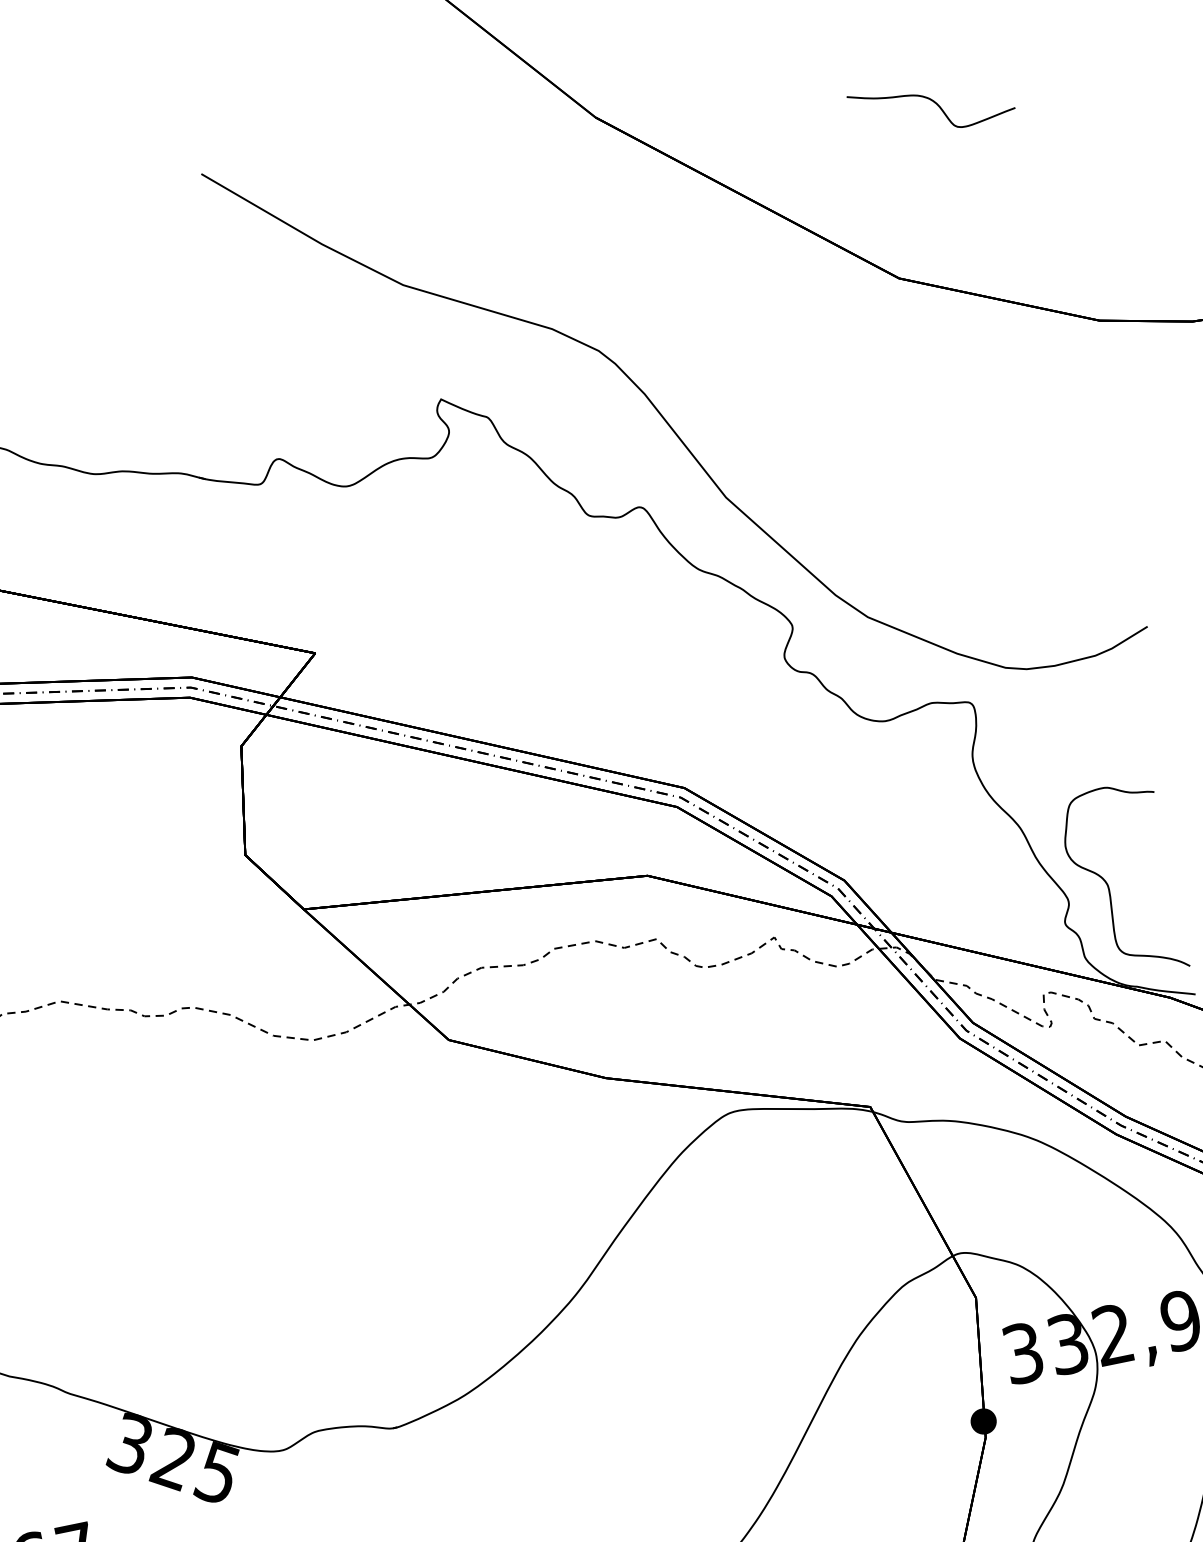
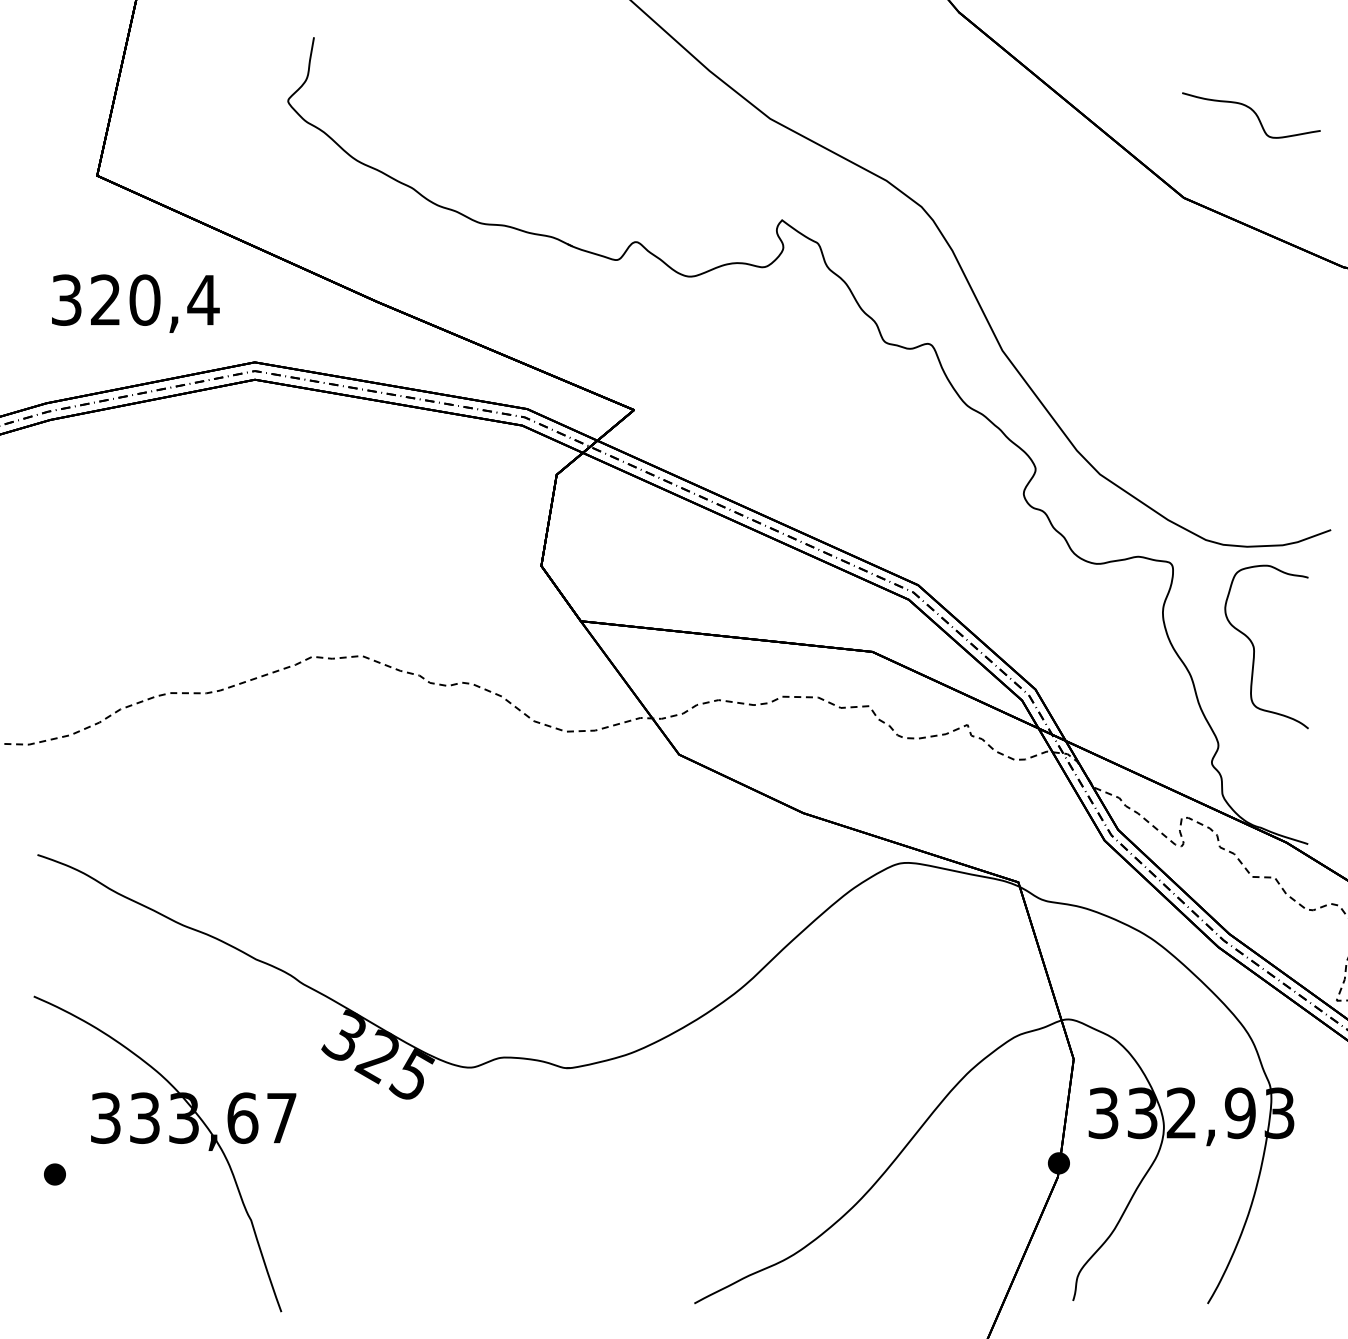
curve: (933, 102) -> (1253, 112), moved
curve: (1108, 884) -> (1254, 646), moved

